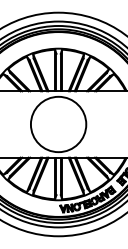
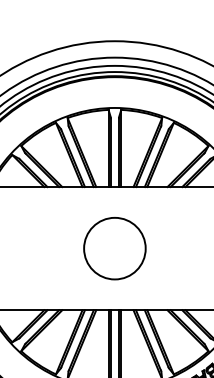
circle: (58, 124) -> (114, 248), size x0.6

